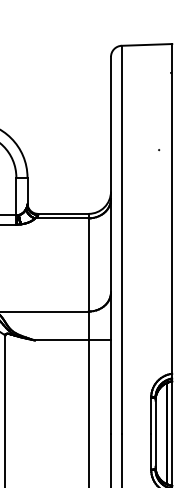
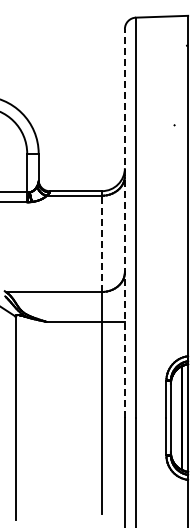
line: (110, 245) -> (124, 223), solid -> dashed
line: (88, 264) -> (101, 243), solid -> dashed

